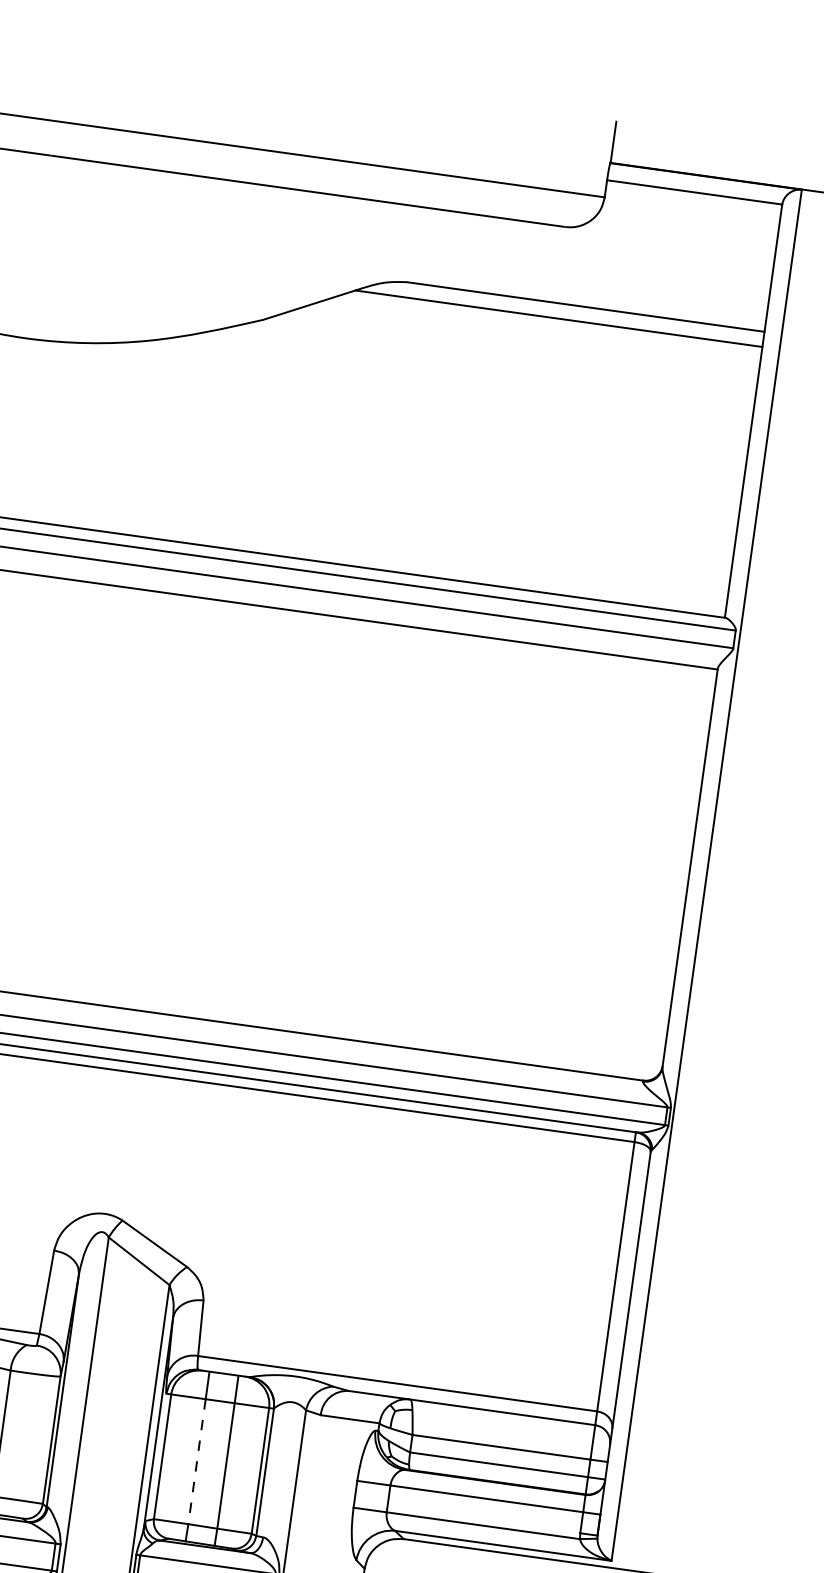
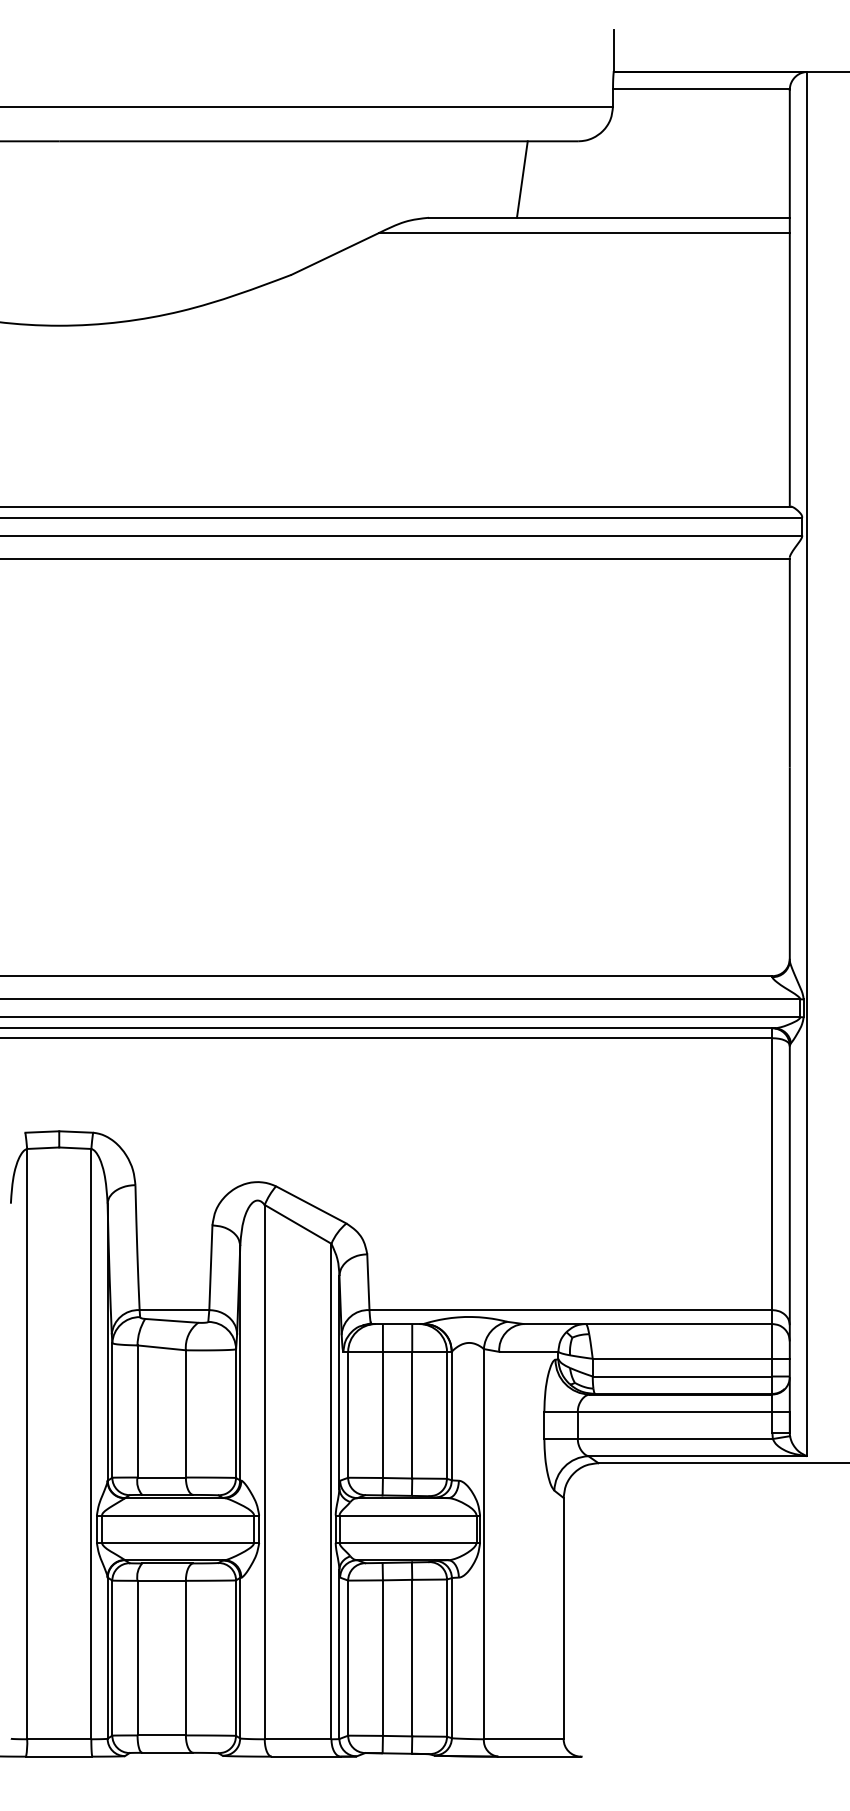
line: (504, 257) -> (521, 179), added
line: (196, 1462) -> (382, 1415), dashed -> solid

